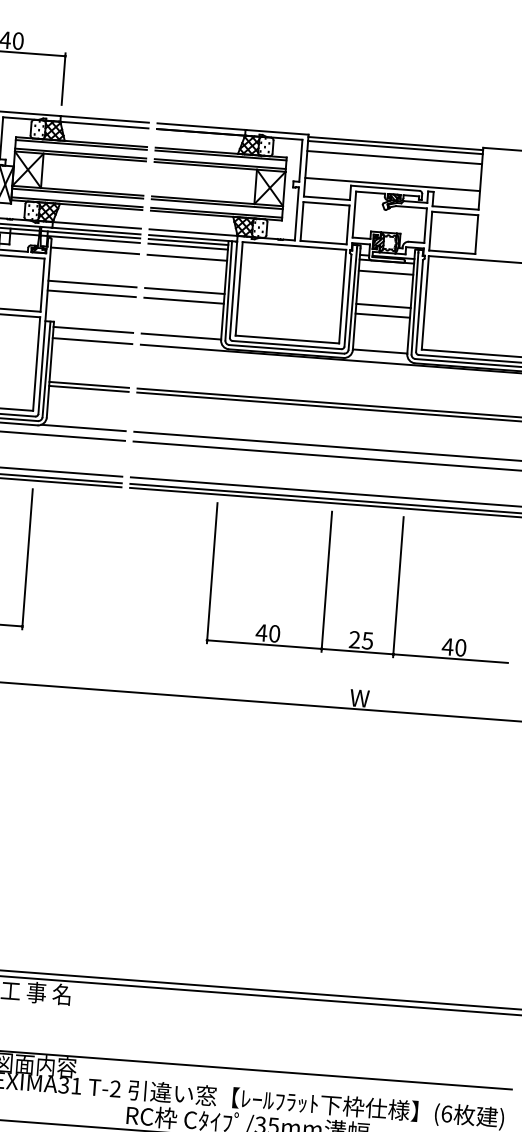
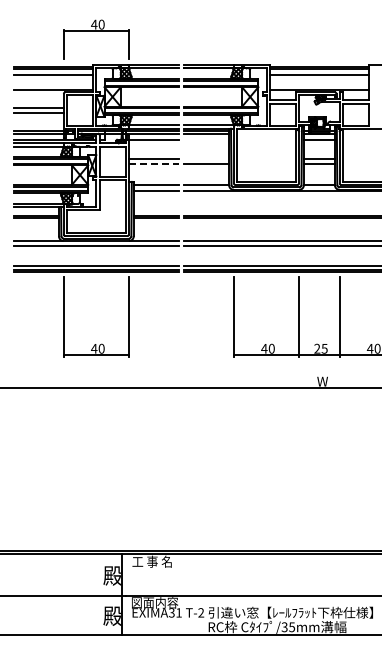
line: (187, 256) -> (206, 139), removed
line: (184, 290) -> (206, 158), removed
line: (92, 294) -> (154, 164), solid -> dashed

